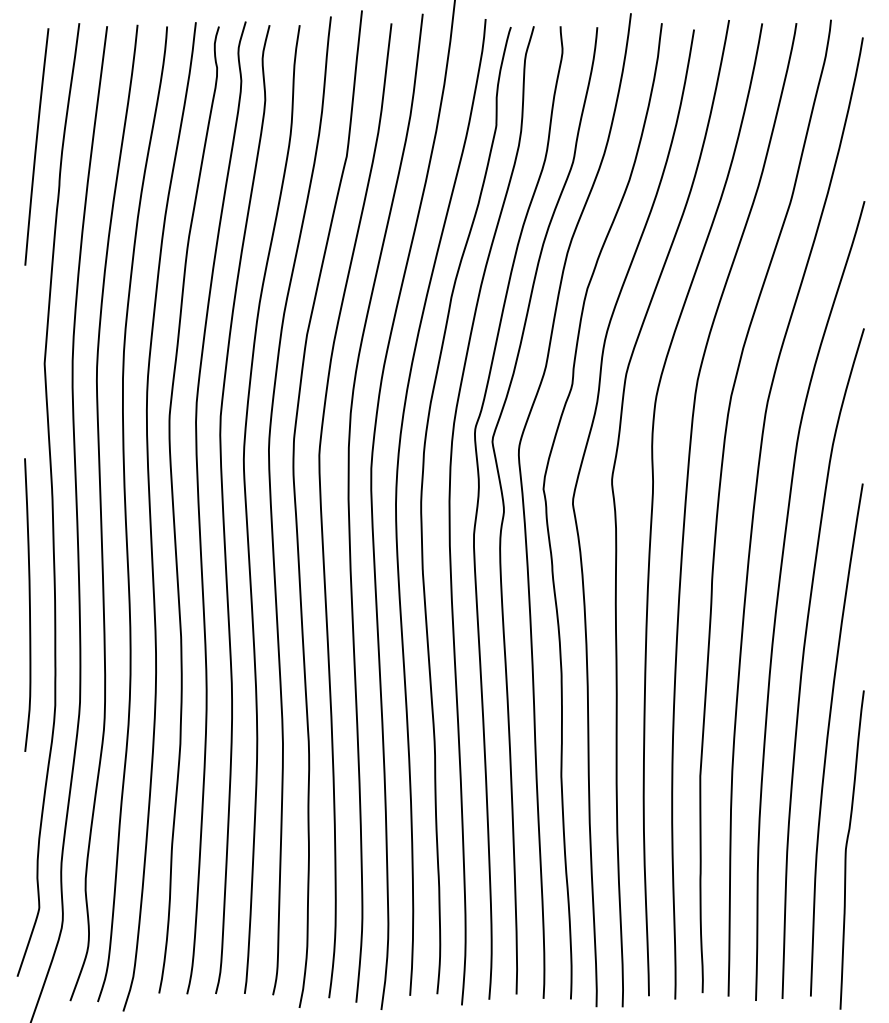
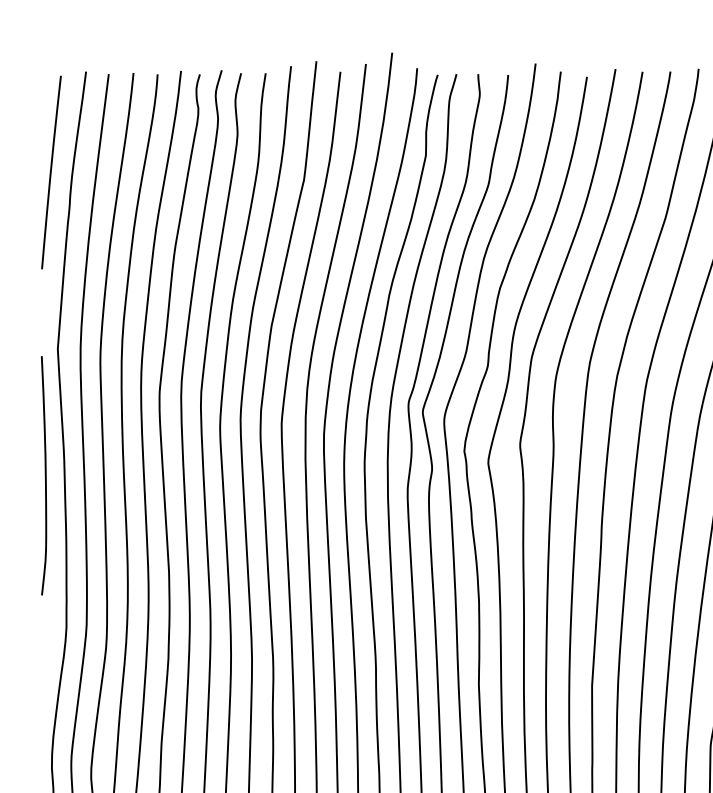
curve: (29, 604) -> (45, 475), moved

